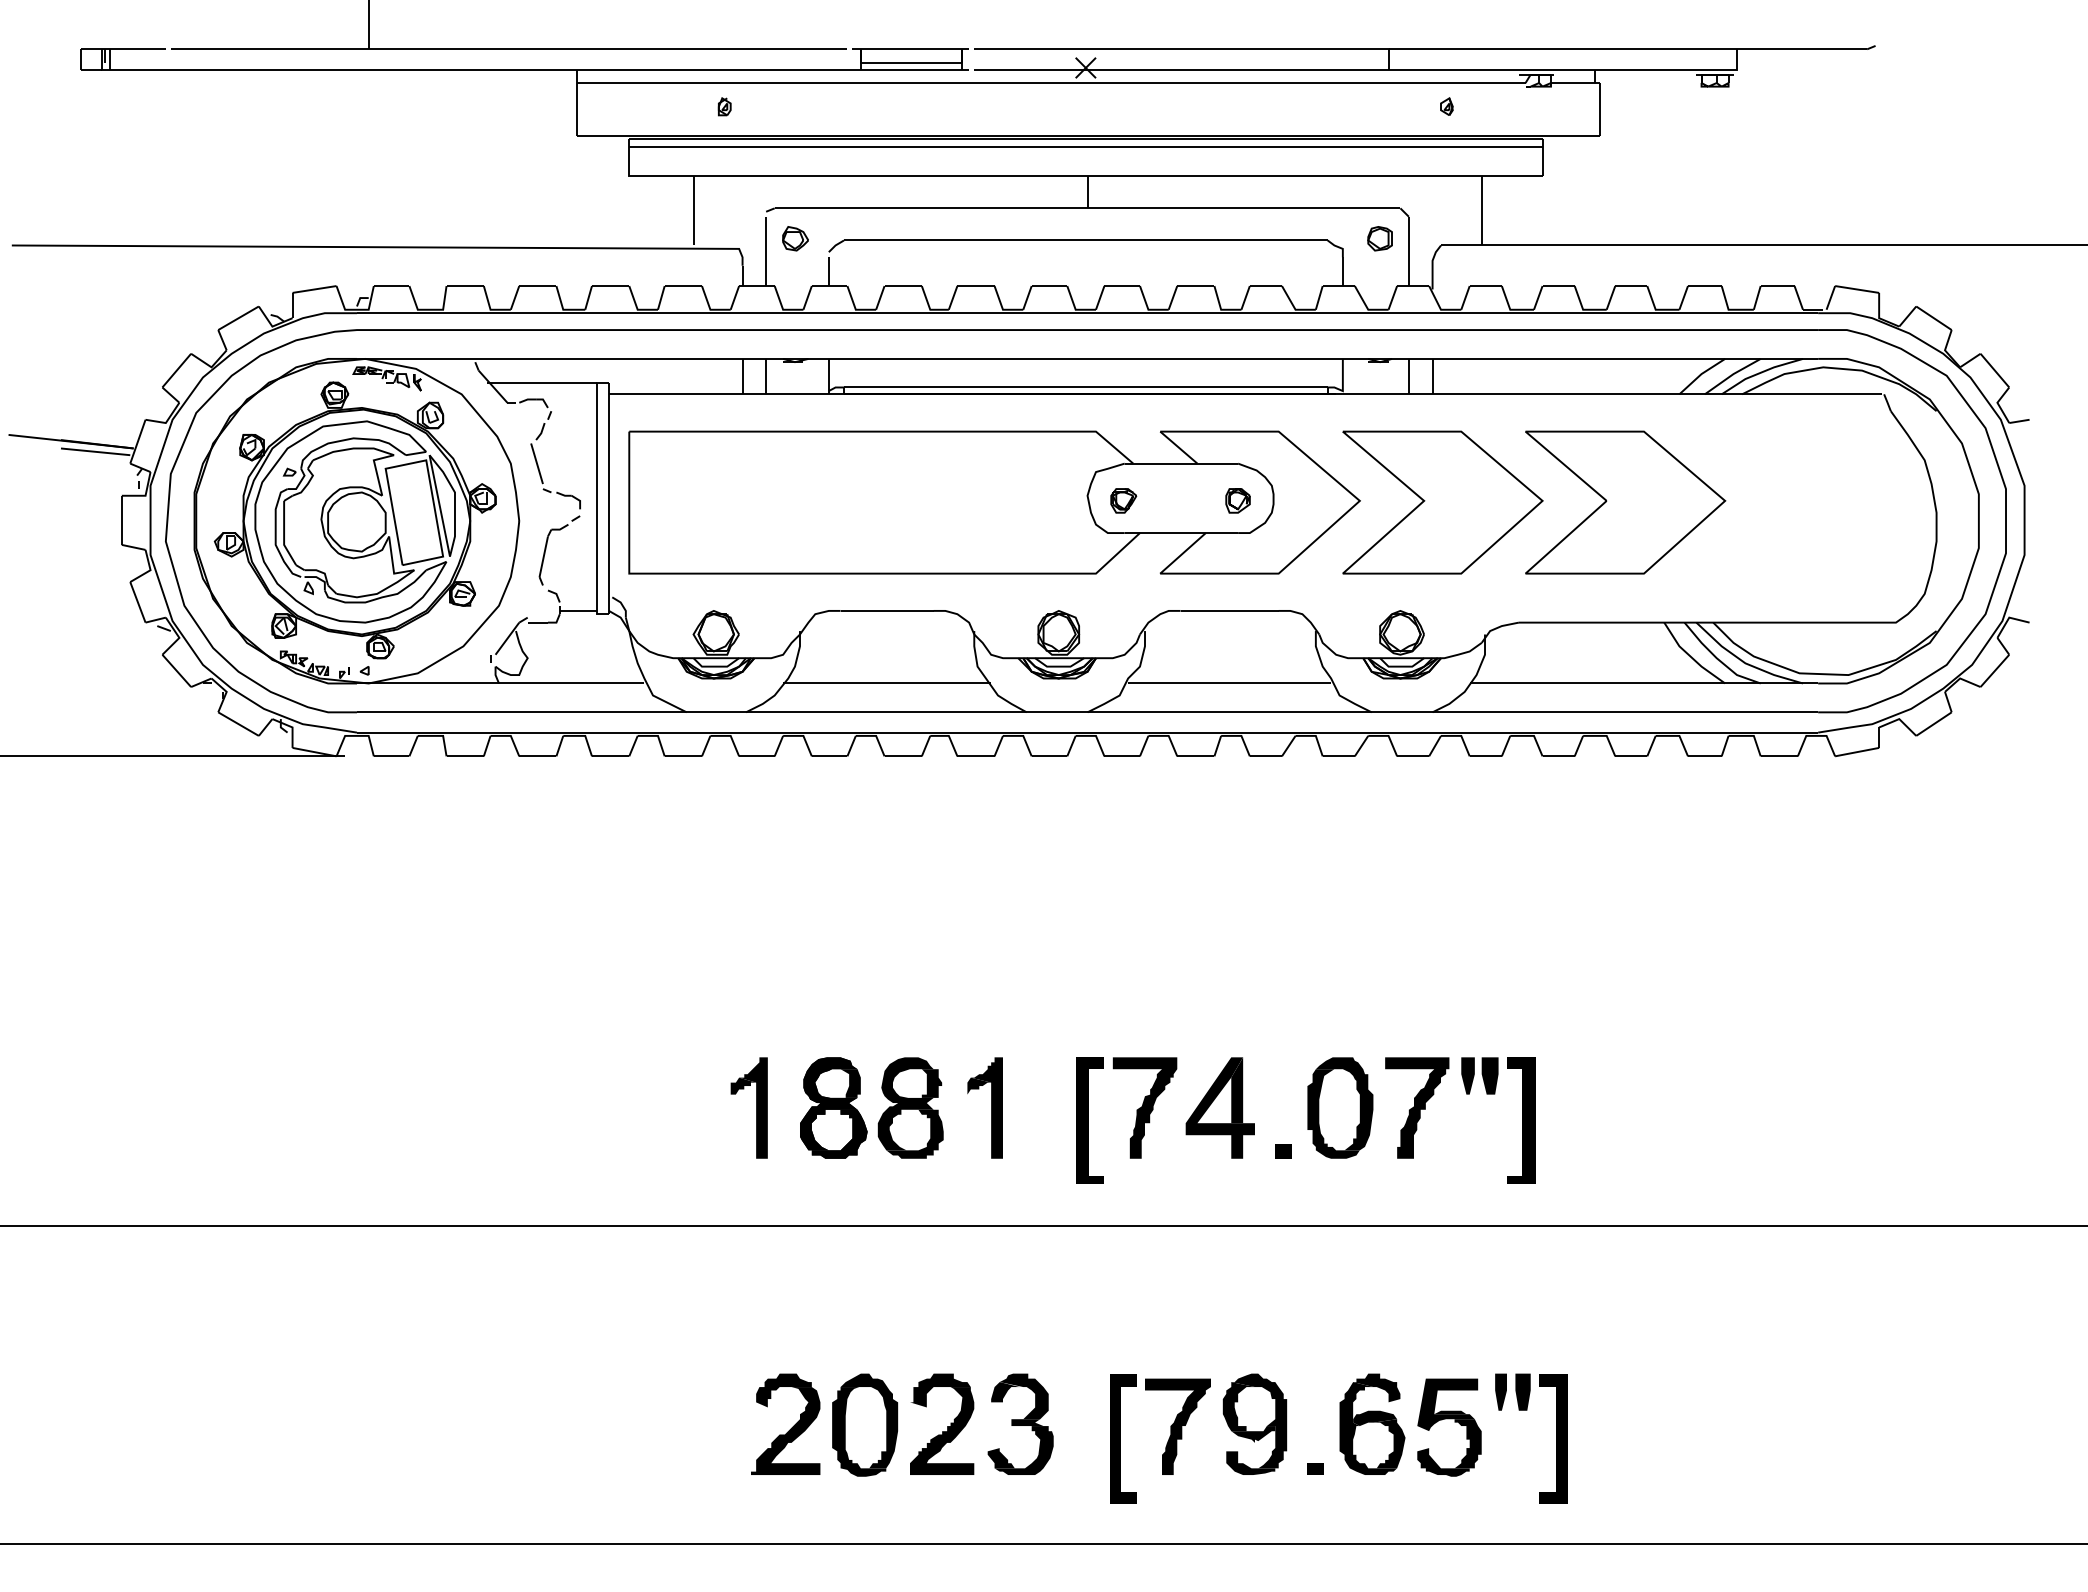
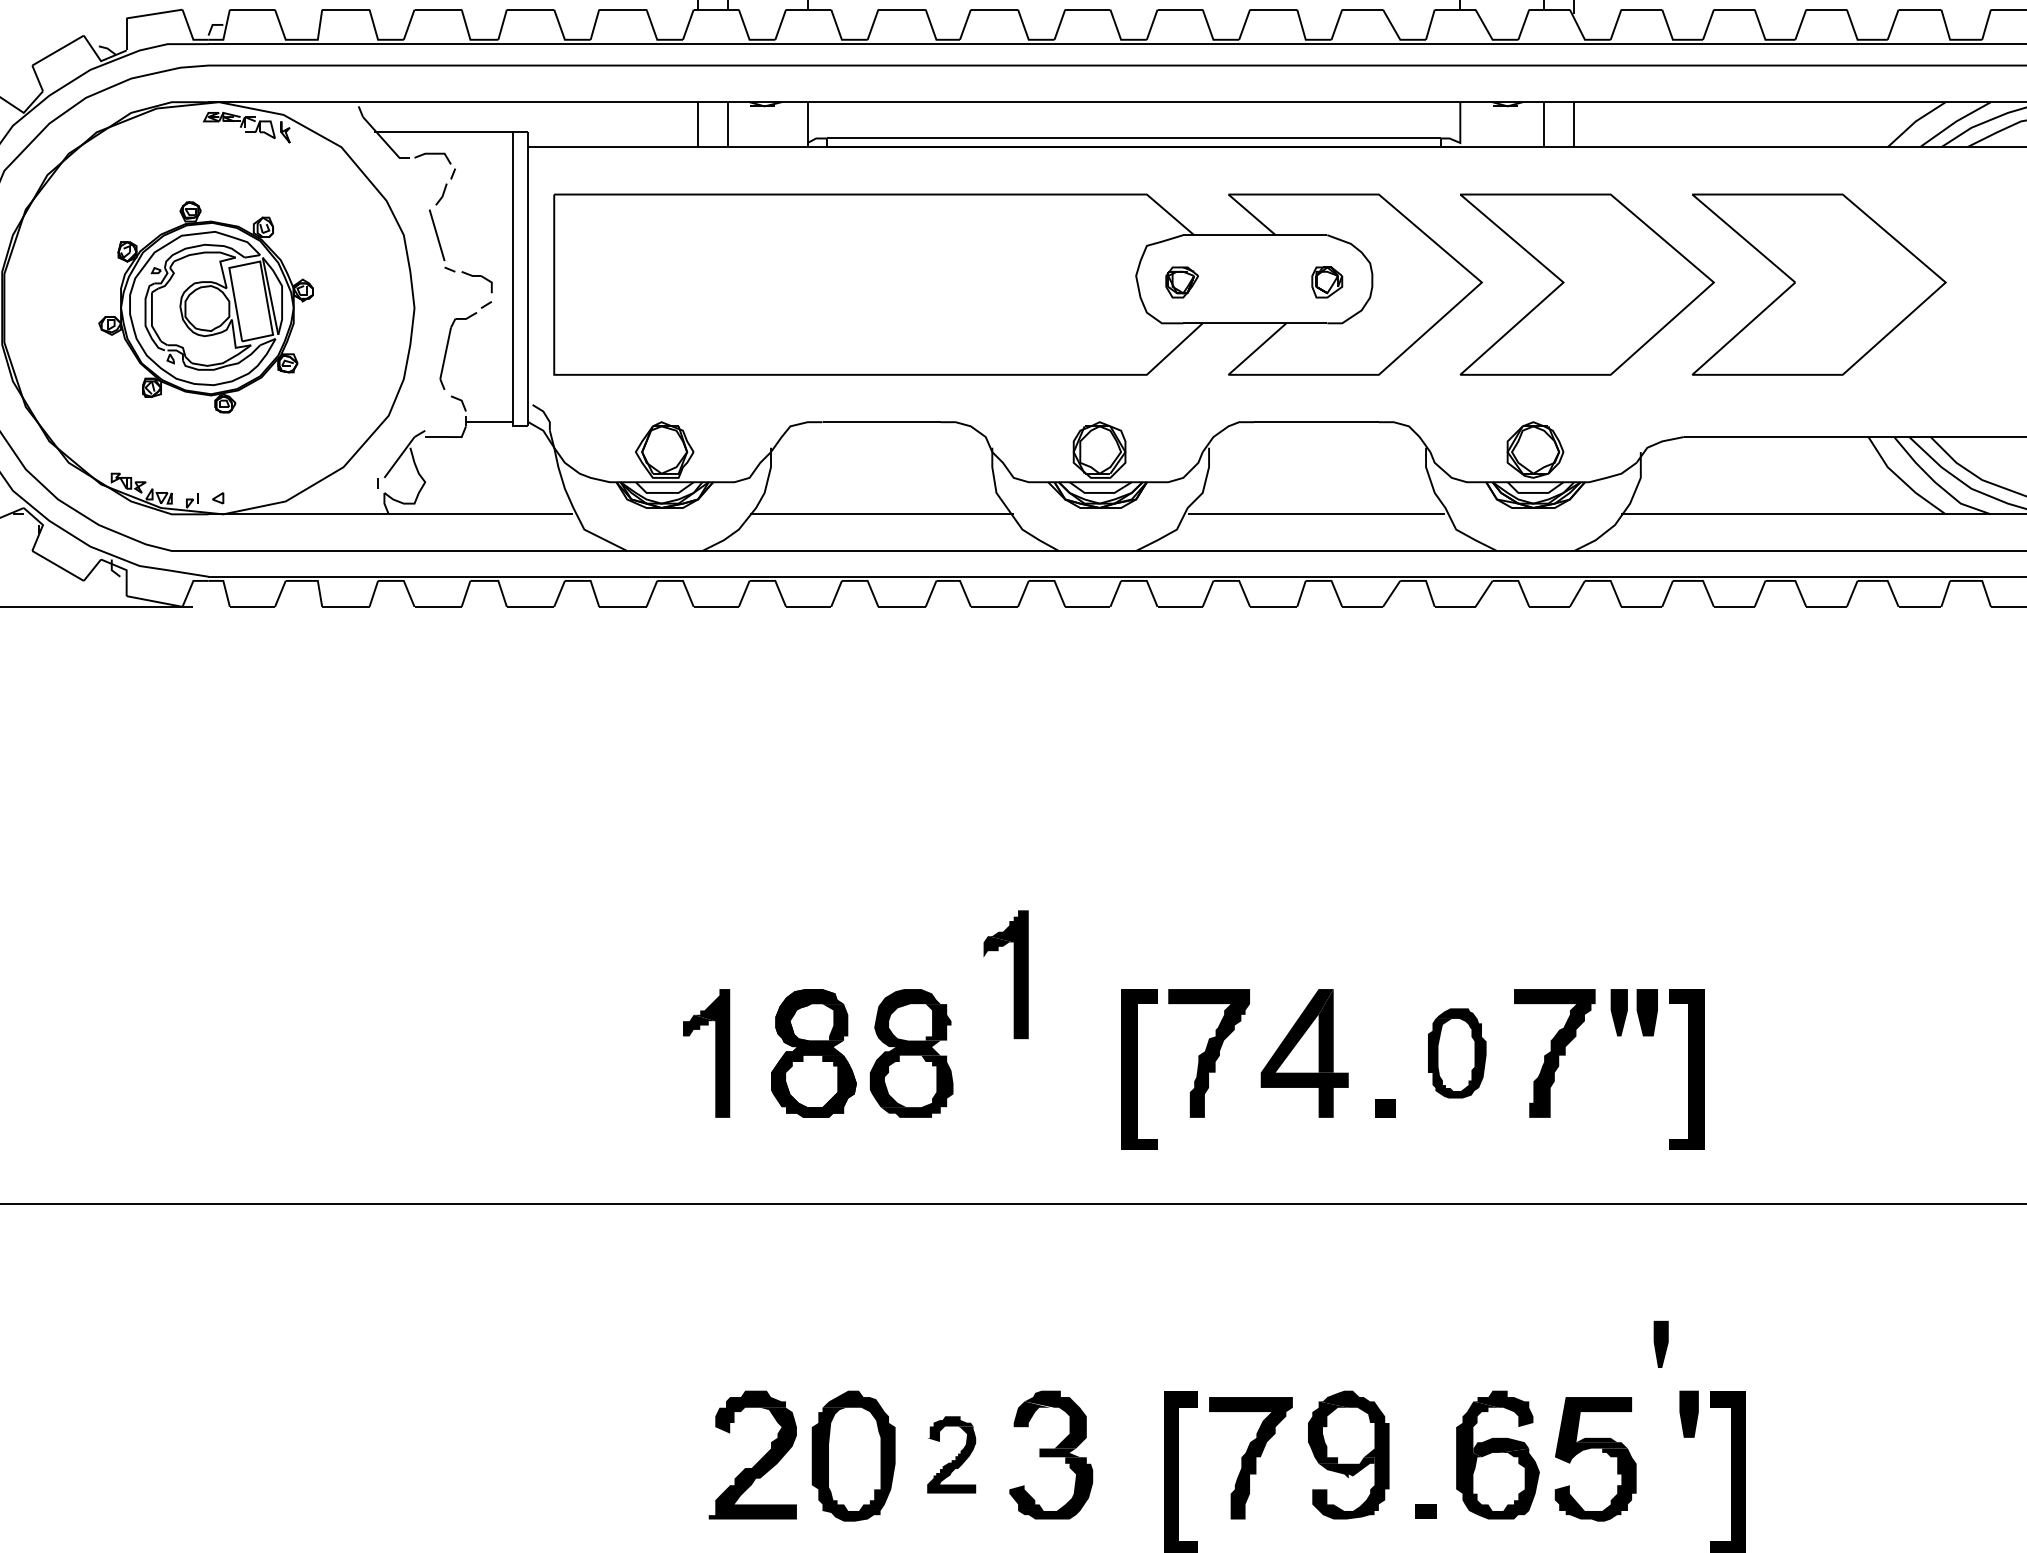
part: (354, 520) -> (205, 307), size x0.6
part: (991, 1107) -> (1014, 974), moved
part: (1340, 1107) -> (1457, 1052), size x0.7
part: (1500, 1391) -> (1660, 1343), moved
part: (942, 1423) -> (951, 1454), size x0.6

